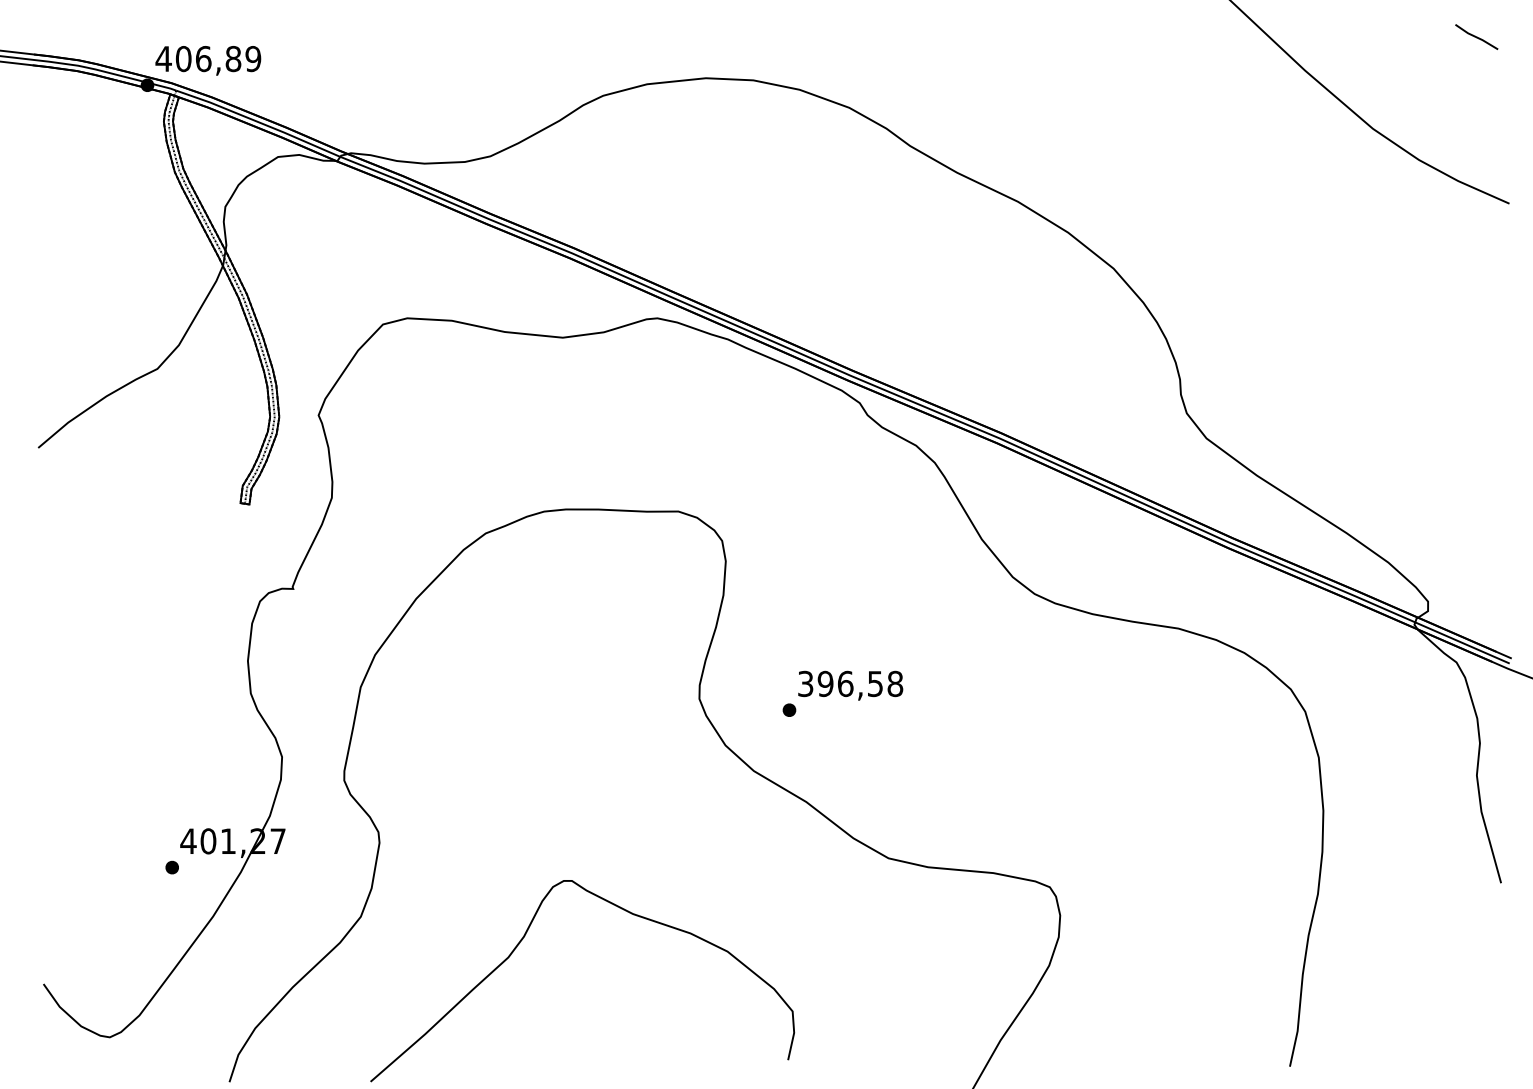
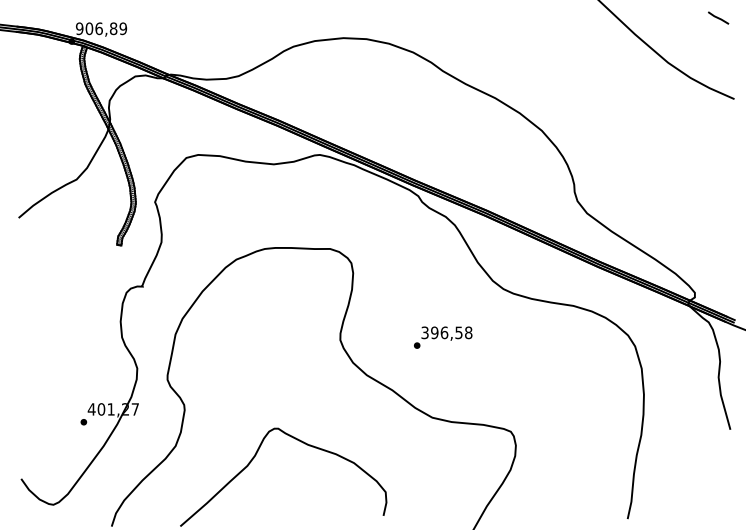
text: (163, 58) -> (79, 28), 406,89 -> 906,89
text: (843, 693) -> (443, 337), moved

